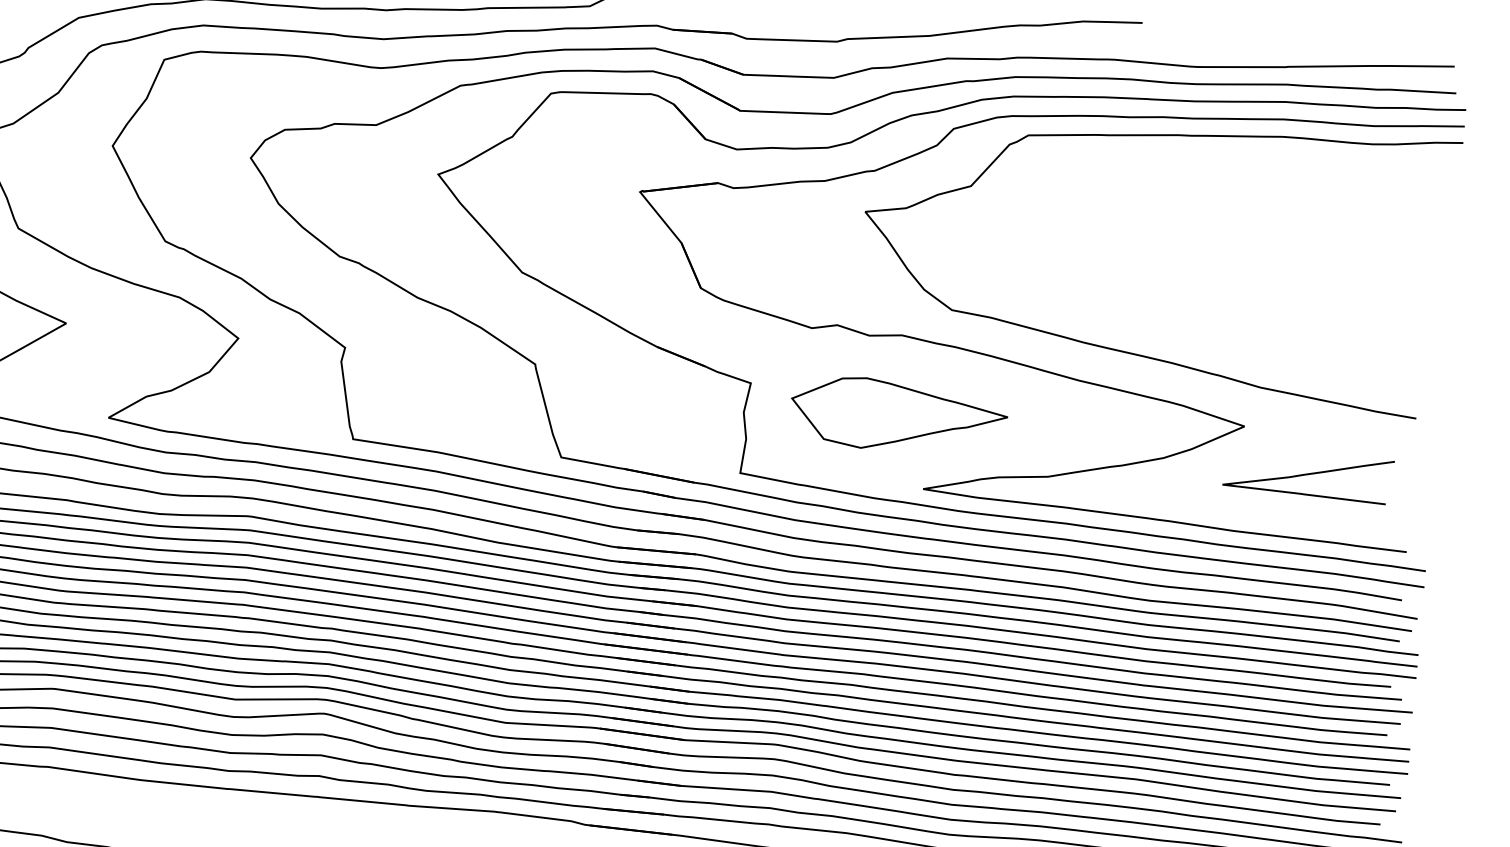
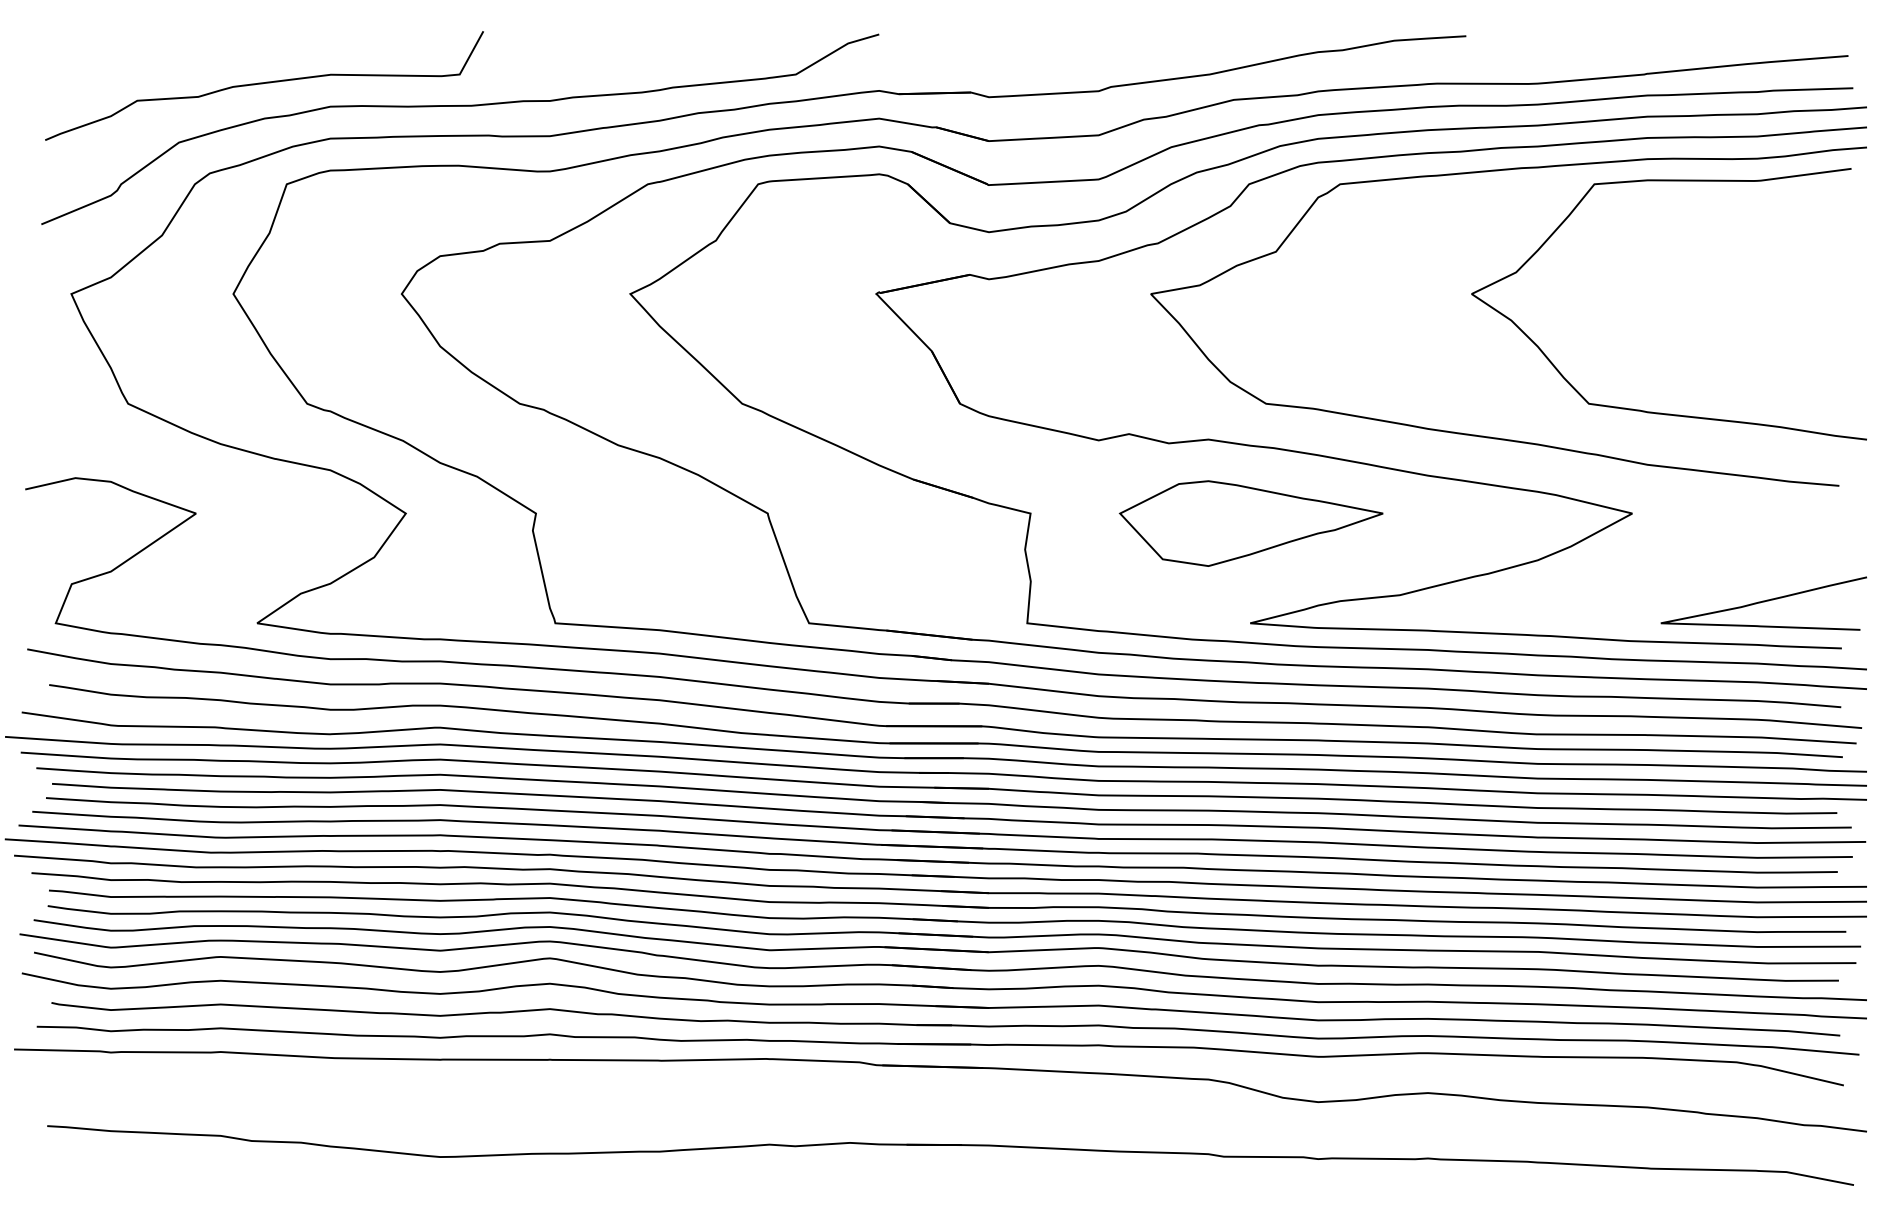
curve: (1268, 344) -> (1652, 411), added
part: (898, 415) -> (1250, 523), moved
curve: (1308, 474) -> (1763, 602), moved

